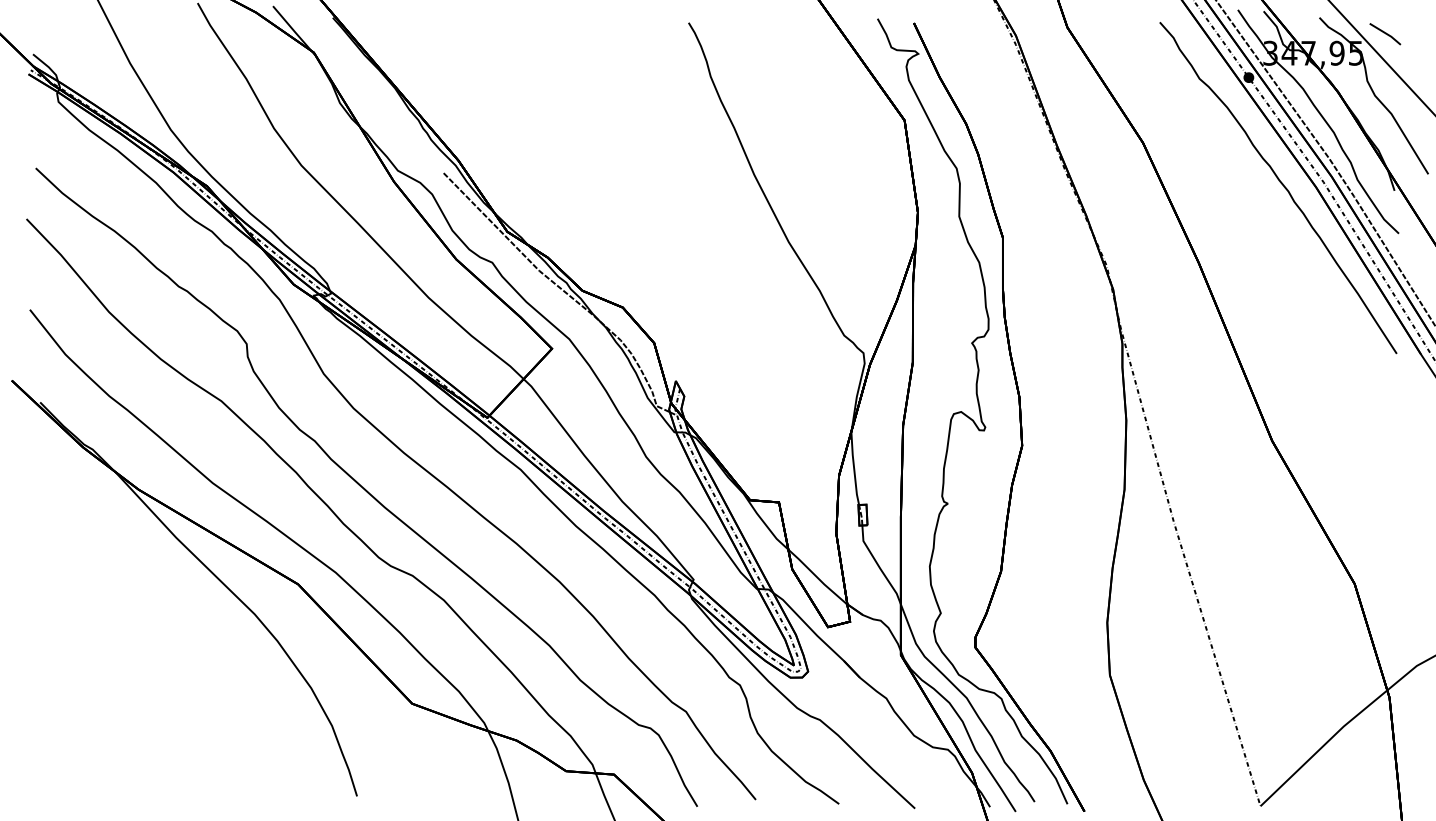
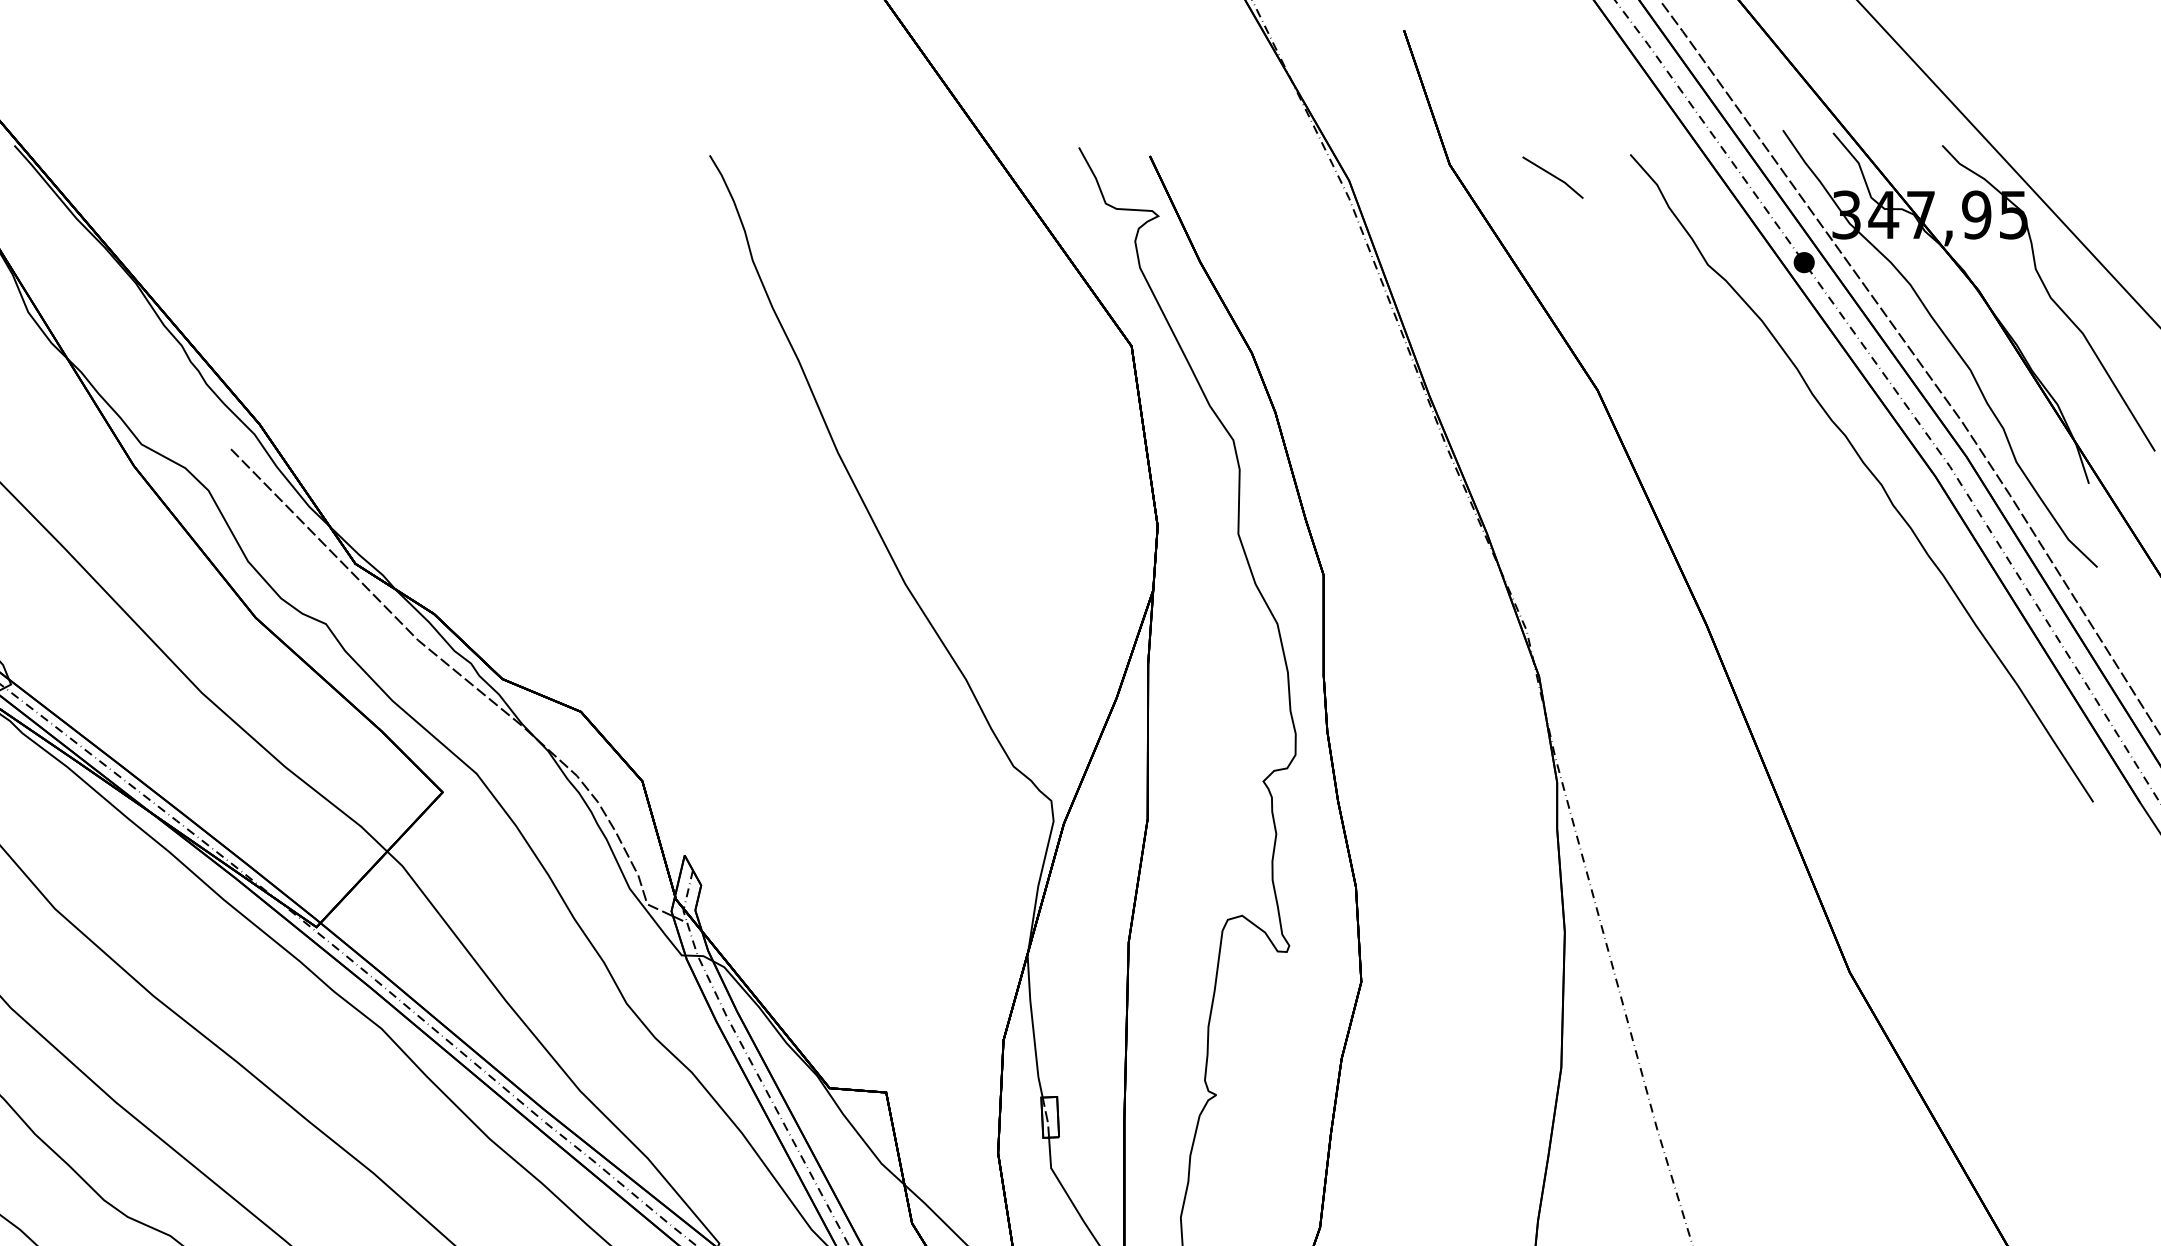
line: (1385, 34) -> (1553, 178), moved

